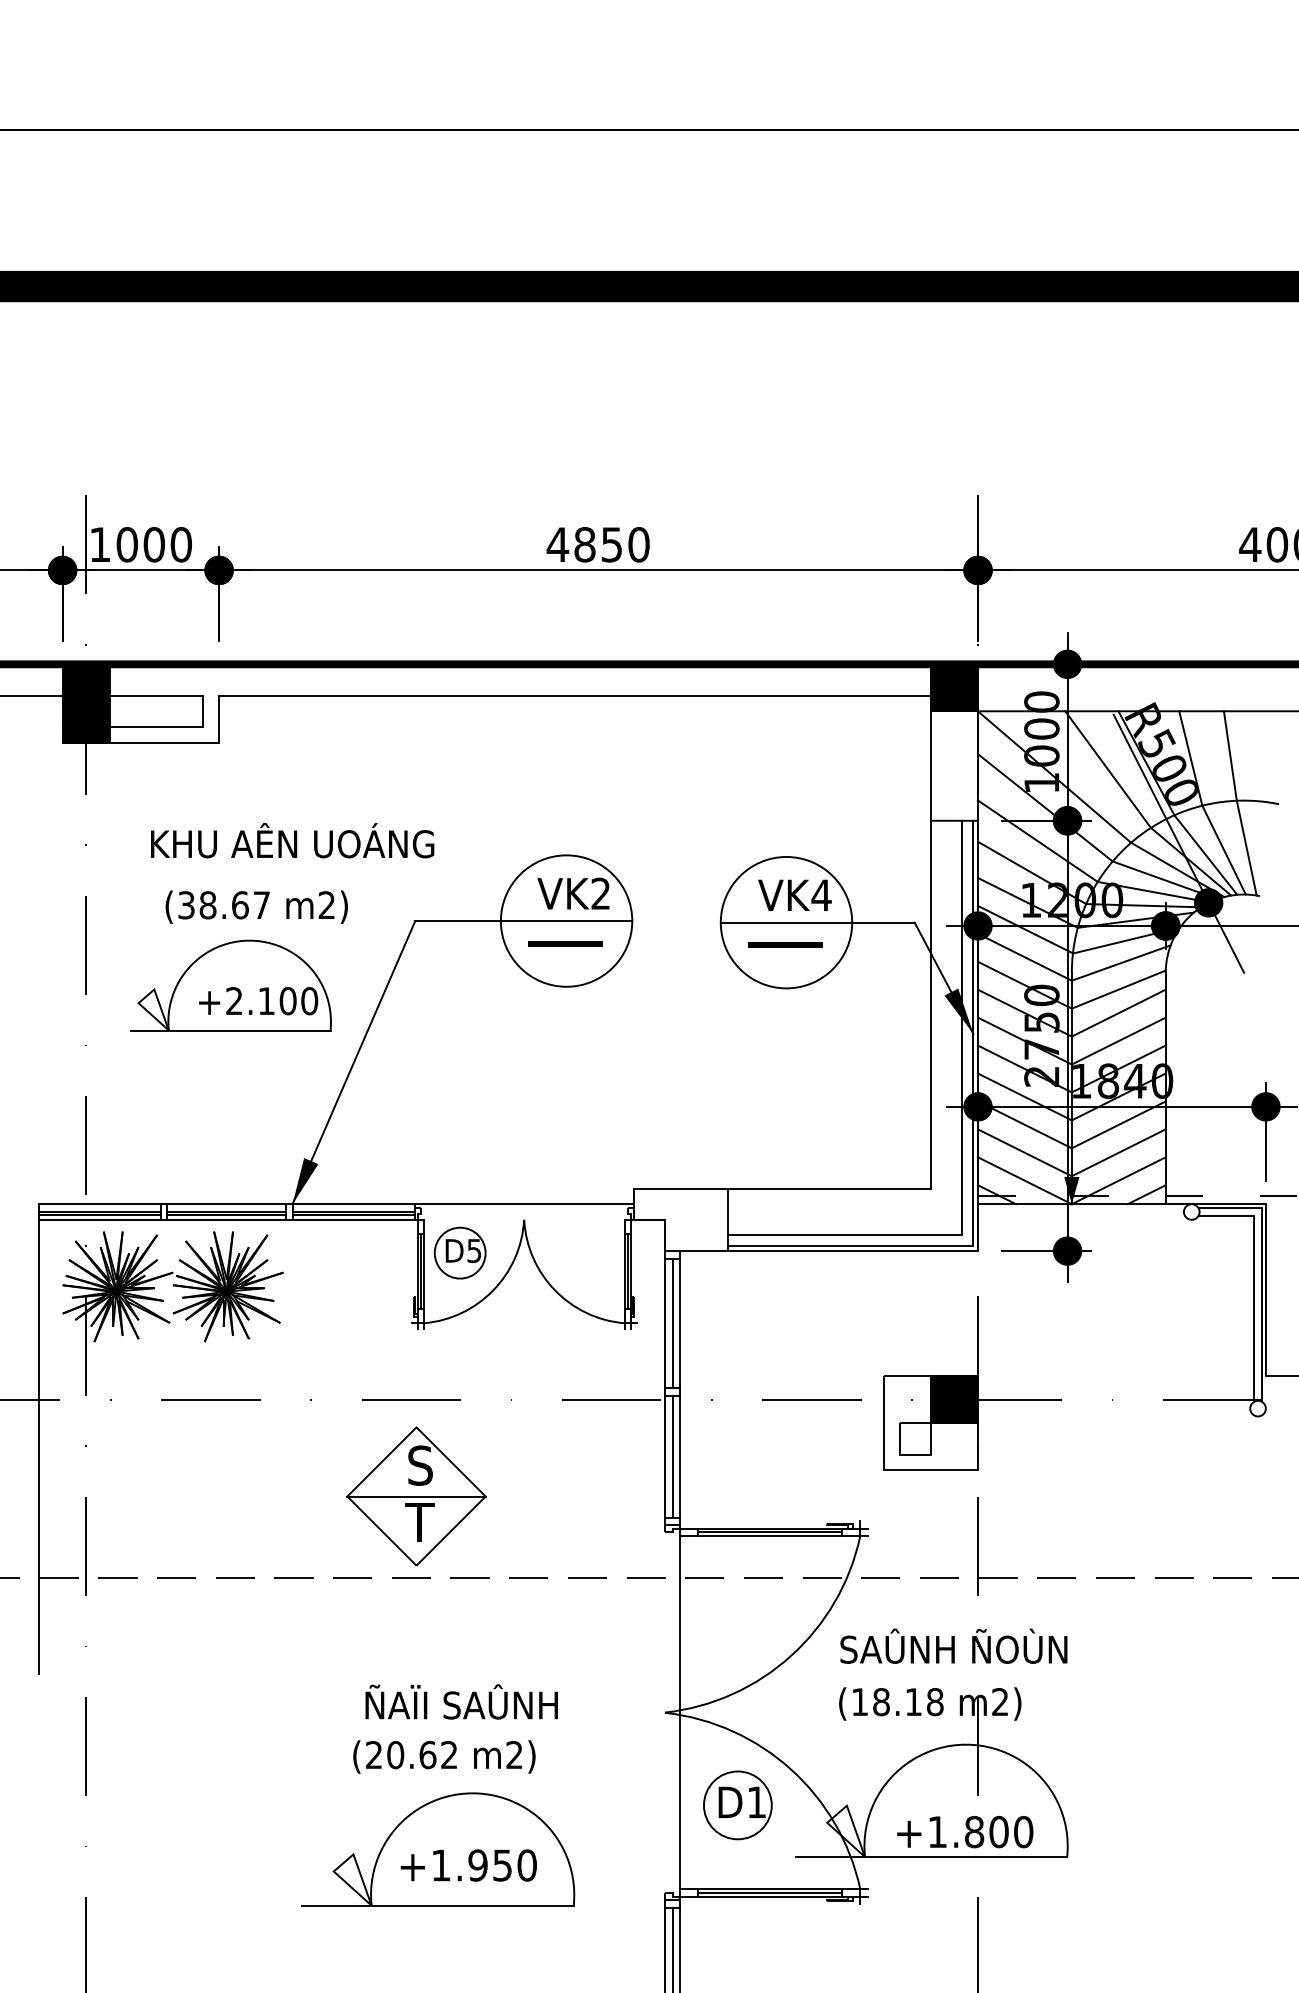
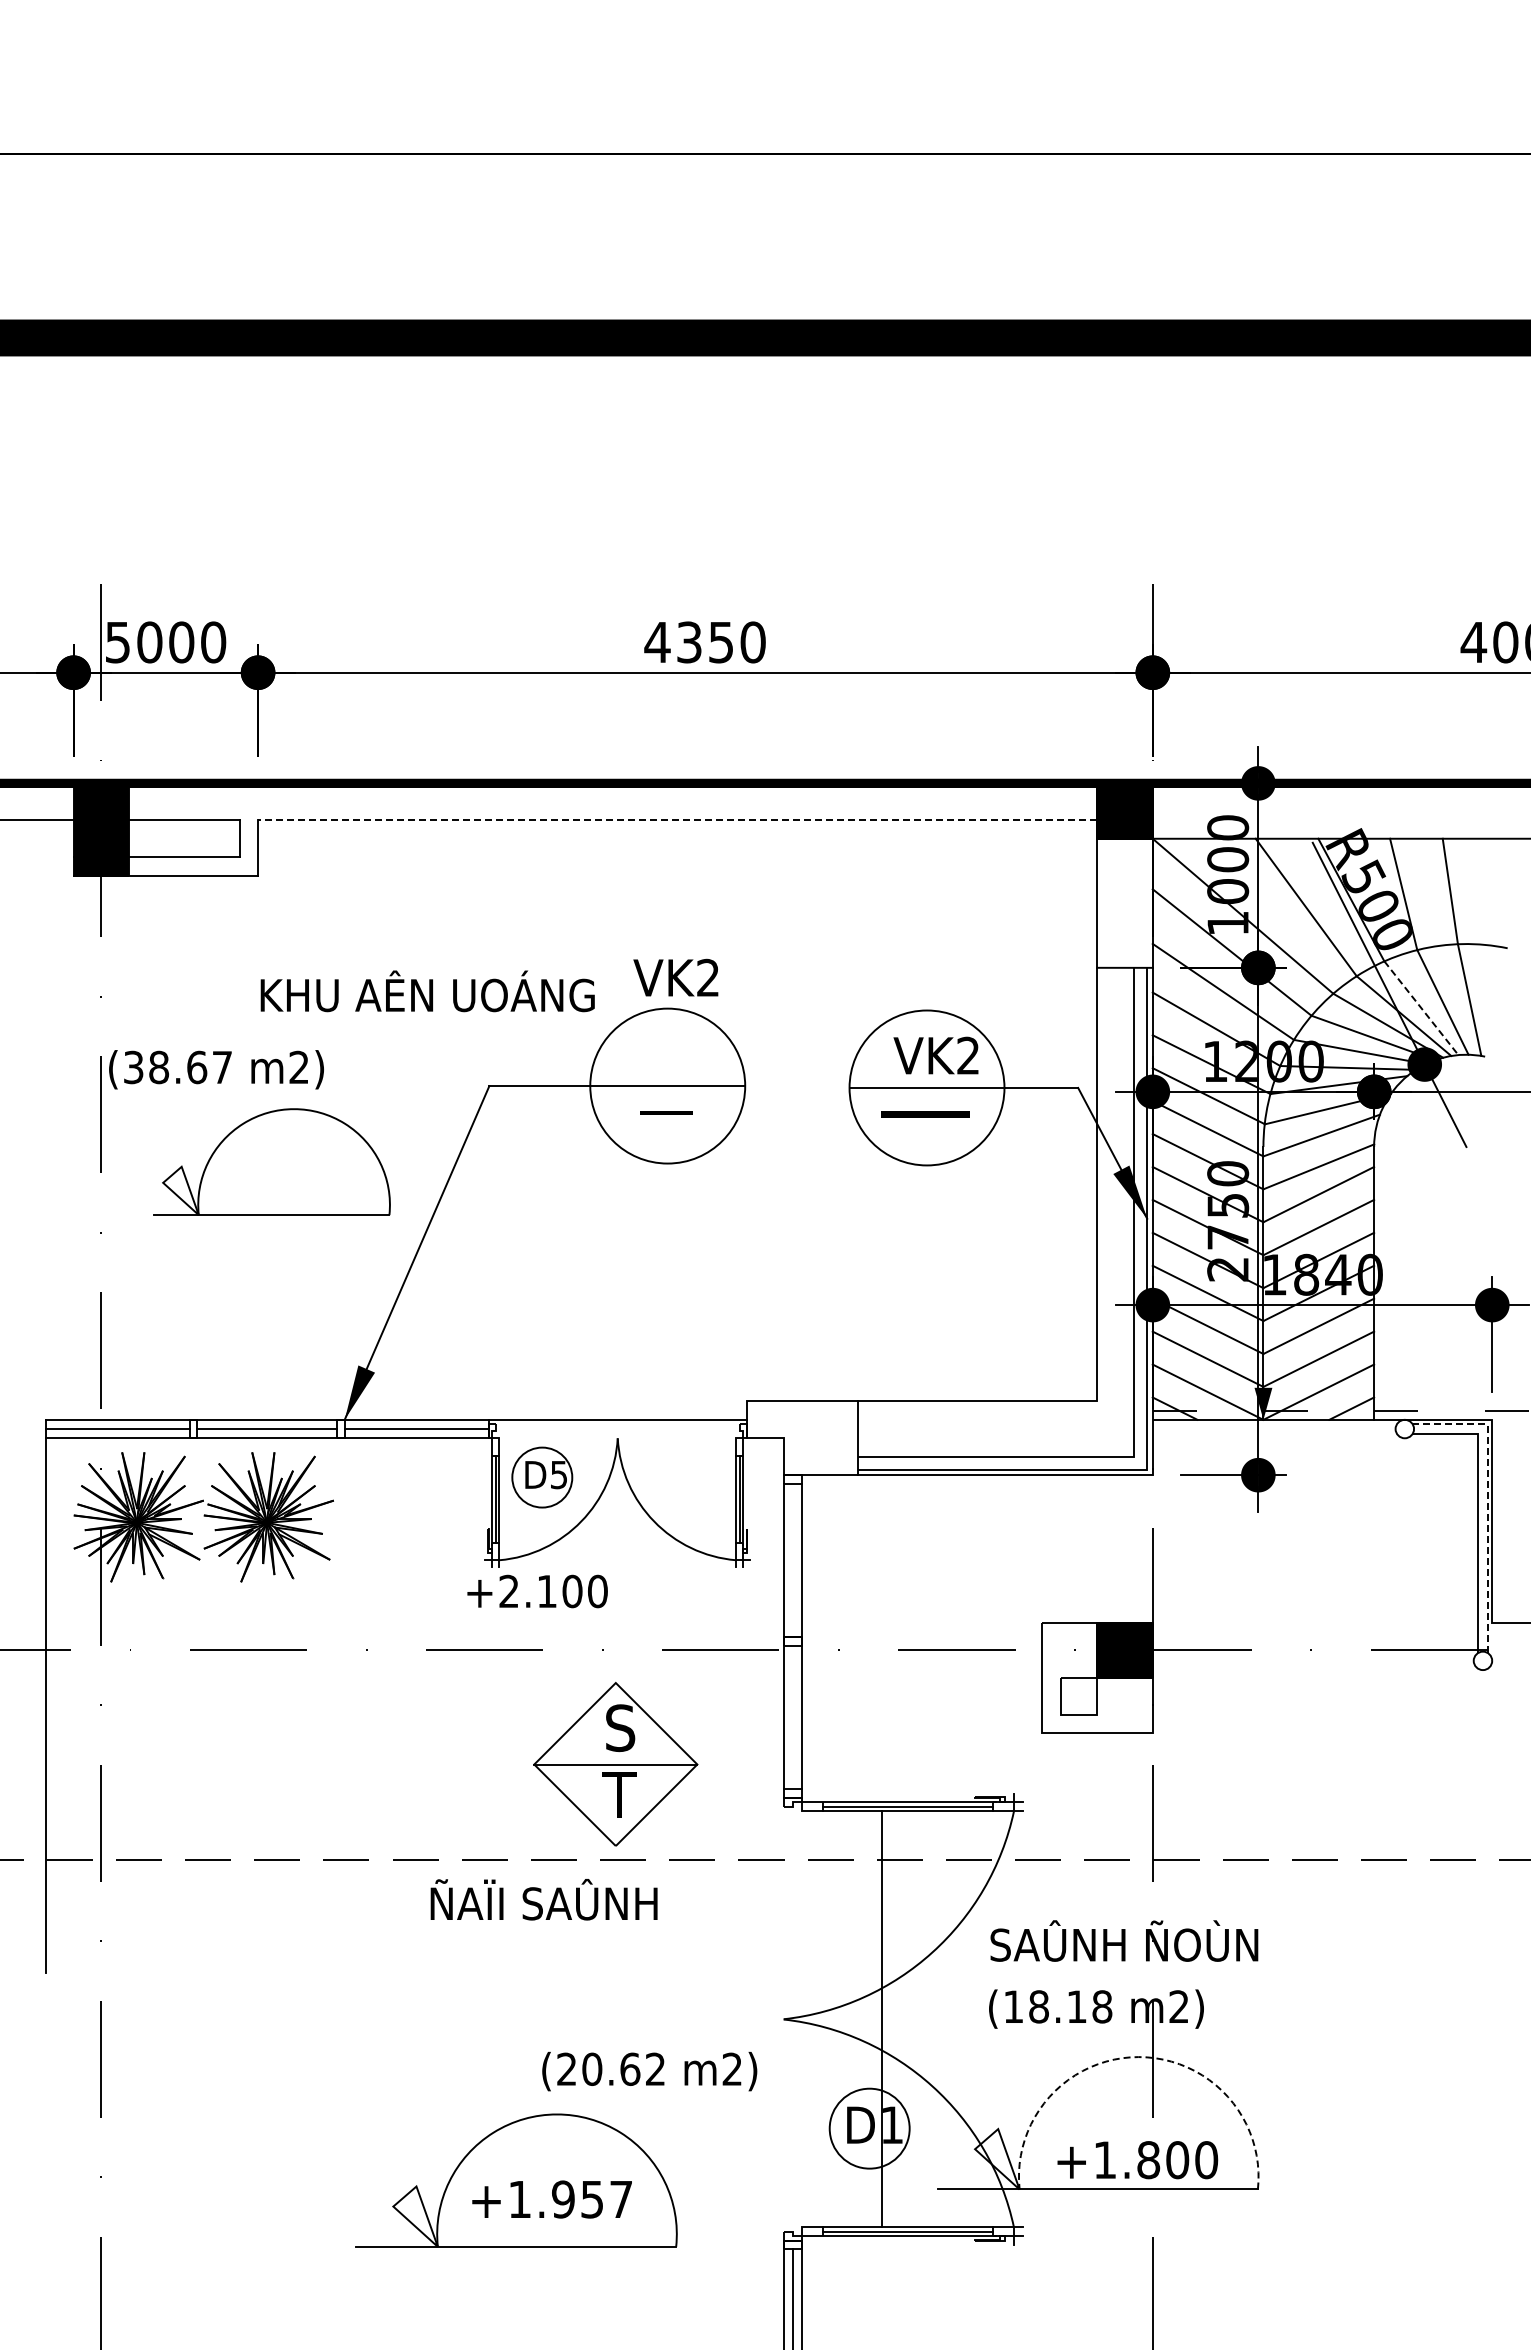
text: (99, 544) -> (117, 642), 1000 -> 5000
text: (585, 544) -> (689, 642), 4850 -> 4350
line: (574, 695) -> (677, 820), solid -> dashed
text: (292, 840) -> (427, 991), moved
line: (1205, 855) -> (1421, 1008), solid -> dashed
text: (573, 893) -> (675, 977), moved
text: (821, 895) -> (968, 1055), VK4 -> VK2
text: (256, 907) -> (216, 1069), moved
part: (565, 943) -> (666, 1112), size x0.6
text: (258, 1001) -> (537, 1591), moved
line: (99, 1214) -> (117, 1432), removed
line: (227, 1214) -> (267, 1432), removed
line: (353, 1214) -> (416, 1432), removed
line: (1261, 1272) -> (1487, 1500), solid -> dashed
line: (672, 1322) -> (792, 1559), removed
line: (672, 1456) -> (792, 1717), removed
part: (416, 1496) -> (615, 1764), moved
text: (461, 1701) -> (543, 1899), moved
line: (680, 1712) -> (881, 2019), moved
arc: (965, 1745) -> (1138, 2057), solid -> dashed
text: (444, 1756) -> (649, 2071), moved
text: (527, 1865) -> (621, 2199), +1.950 -> +1.957

